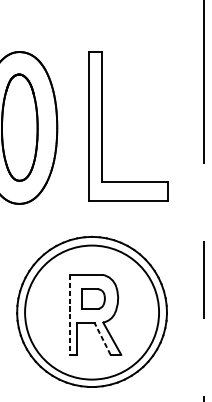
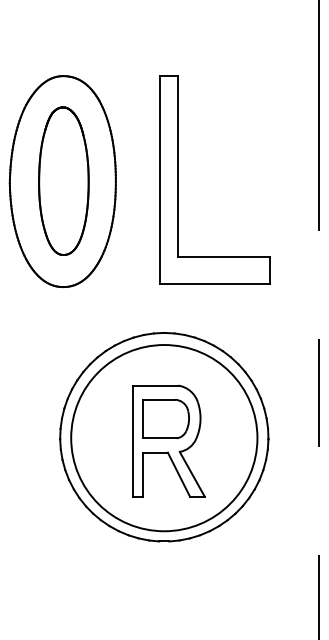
part: (92, 299) -> (165, 419), size x1.43
line: (69, 315) -> (133, 441), dashed -> solid
line: (102, 338) -> (178, 474), dashed -> solid

